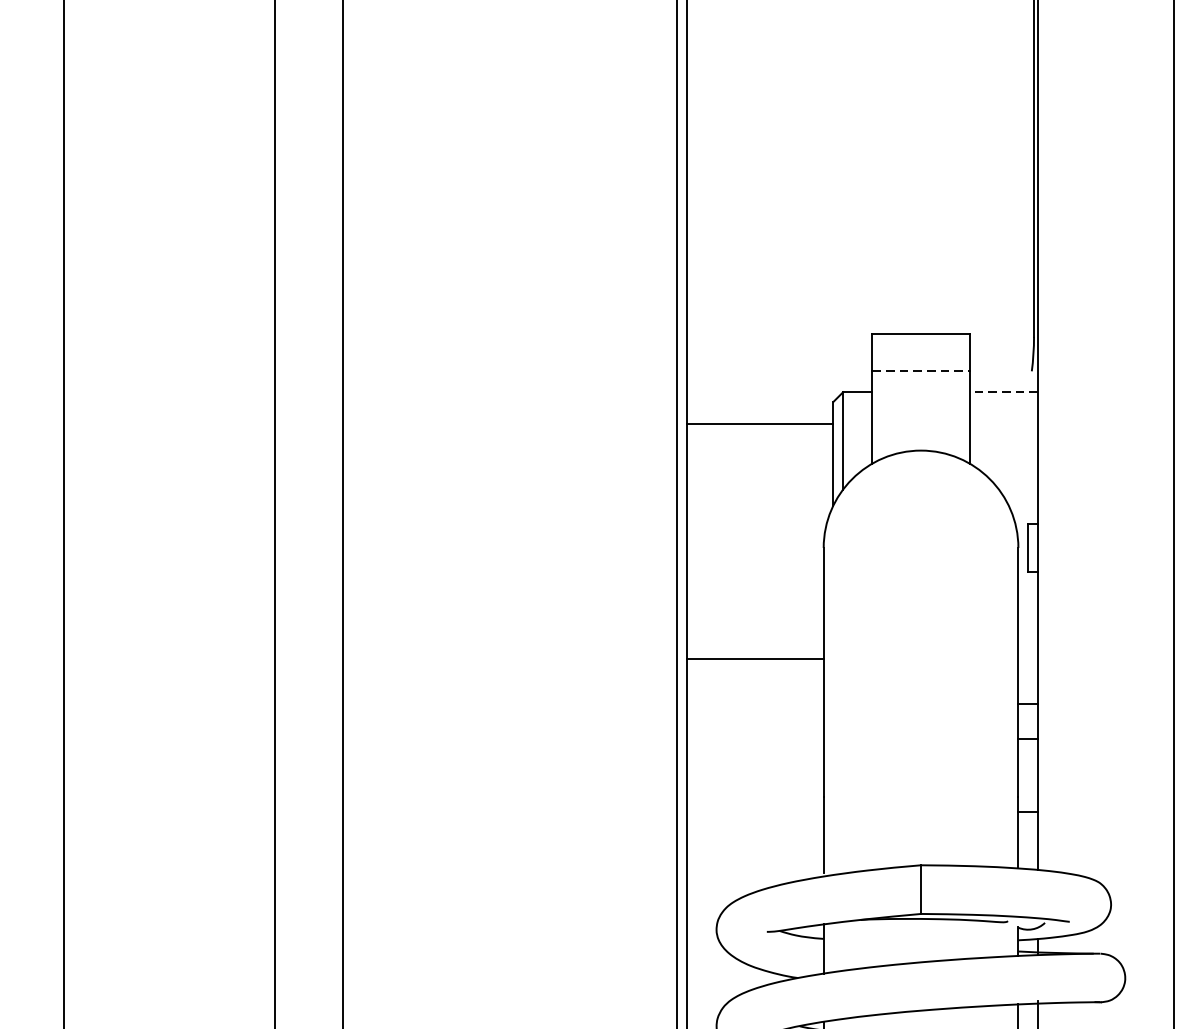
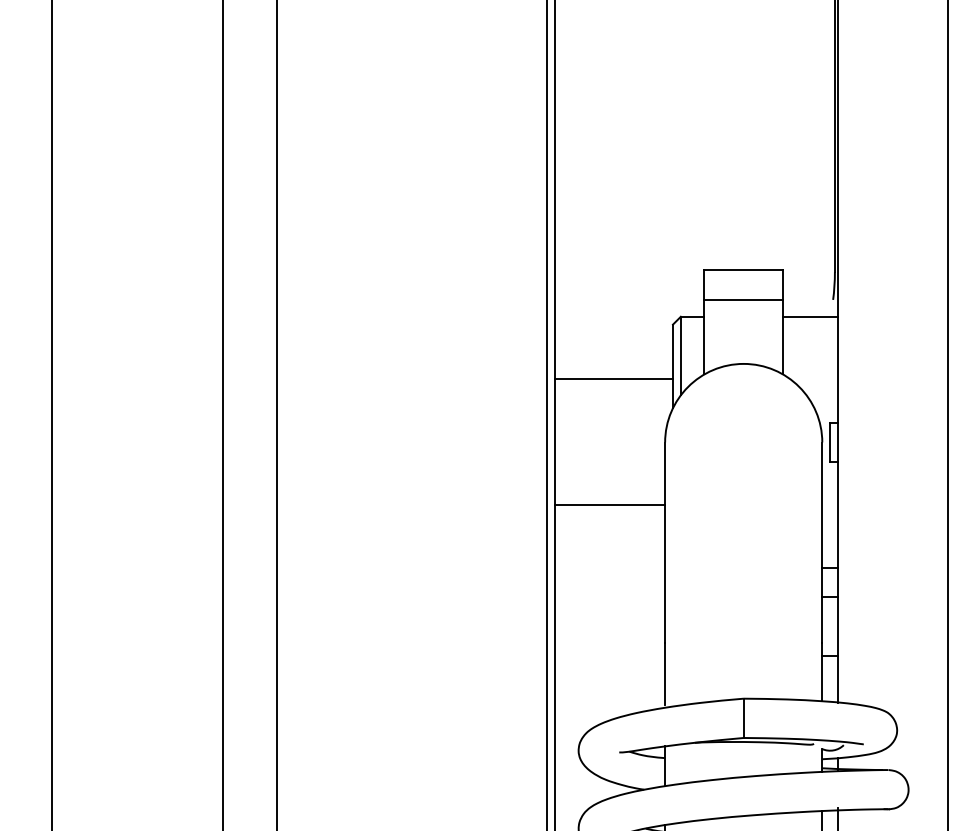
line: (922, 370) -> (744, 299), dashed -> solid
line: (1003, 391) -> (810, 316), dashed -> solid
line: (759, 424) -> (613, 379), moved
line: (756, 659) -> (610, 505), moved

